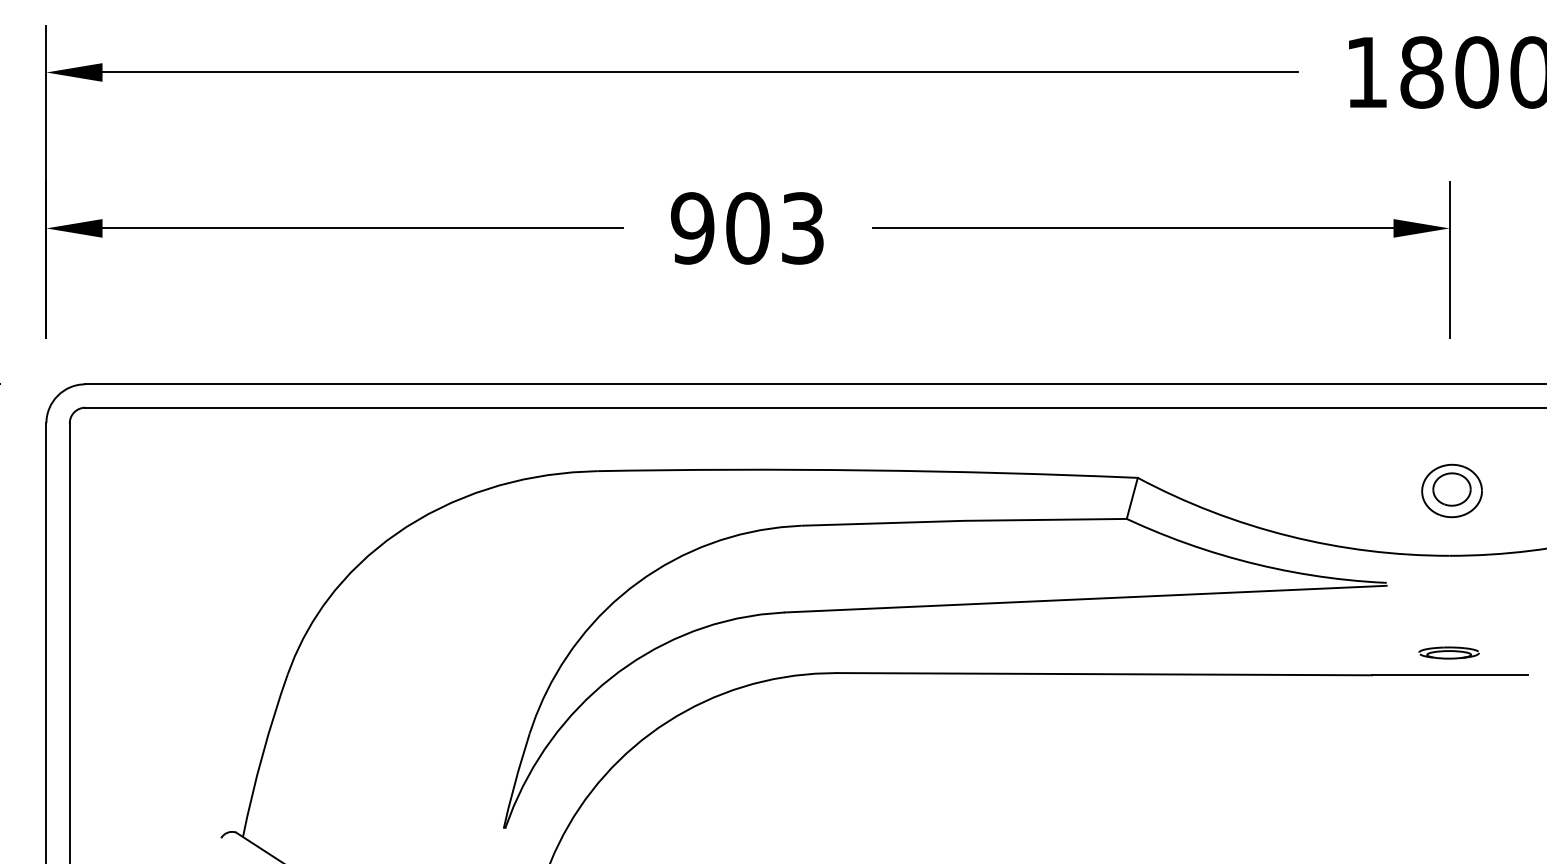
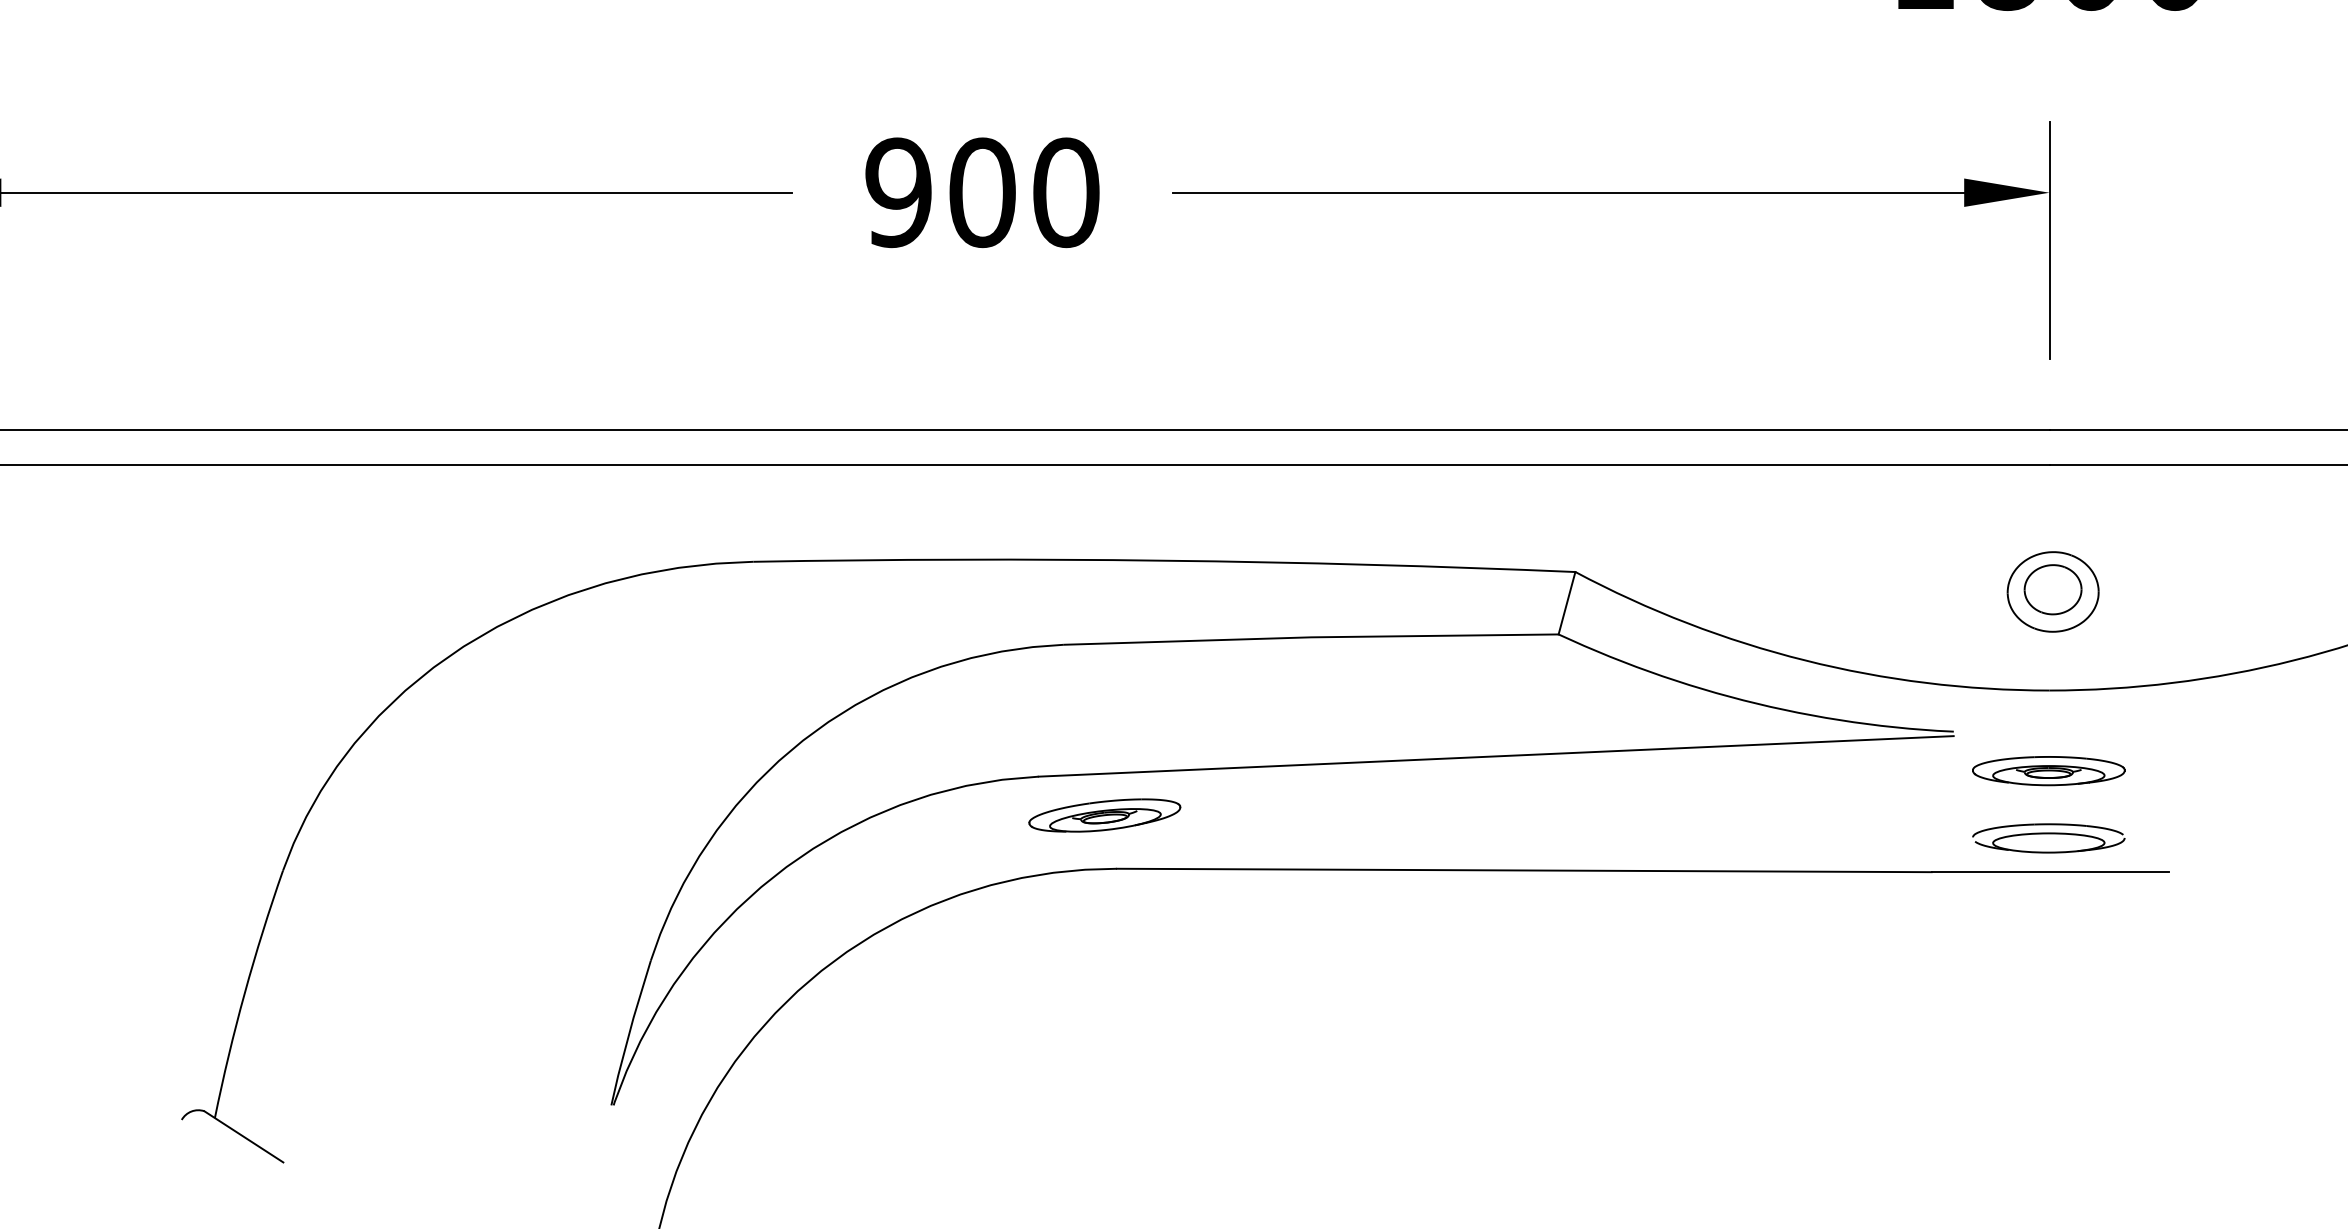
text: (802, 228) -> (1065, 192), 903 -> 900
part: (1448, 608) -> (2047, 770), added
part: (827, 637) -> (1103, 814), added
part: (1448, 652) -> (2047, 837), size x1.67

